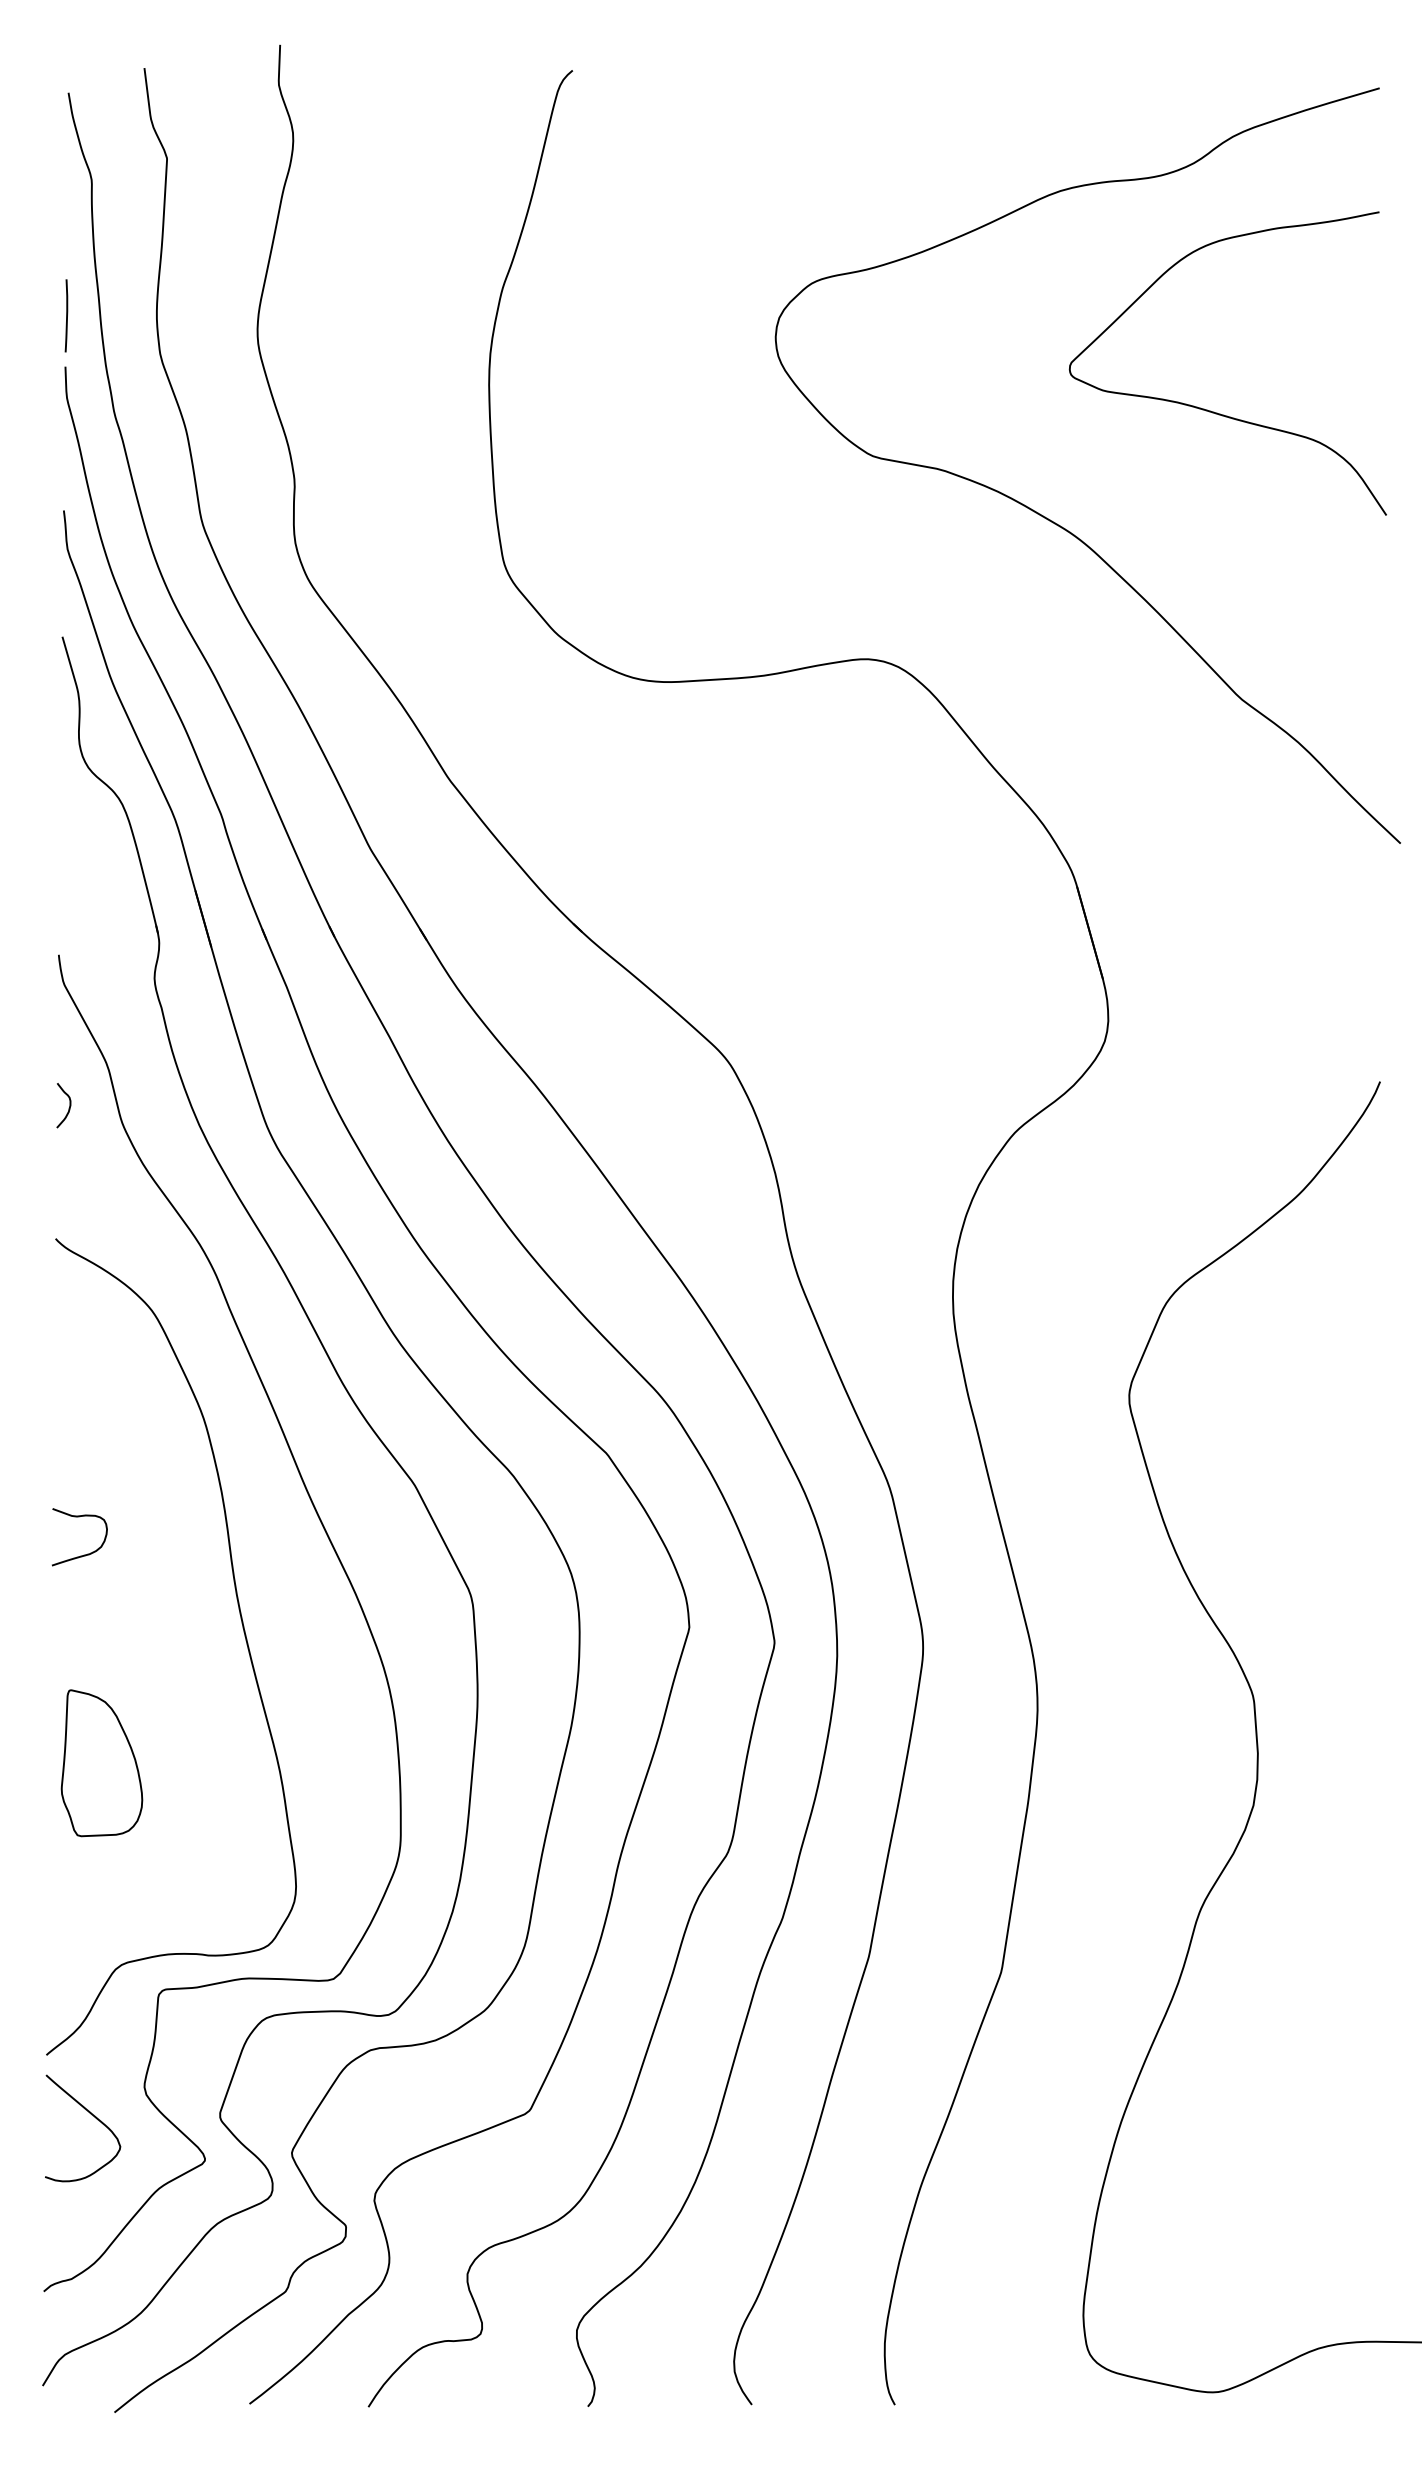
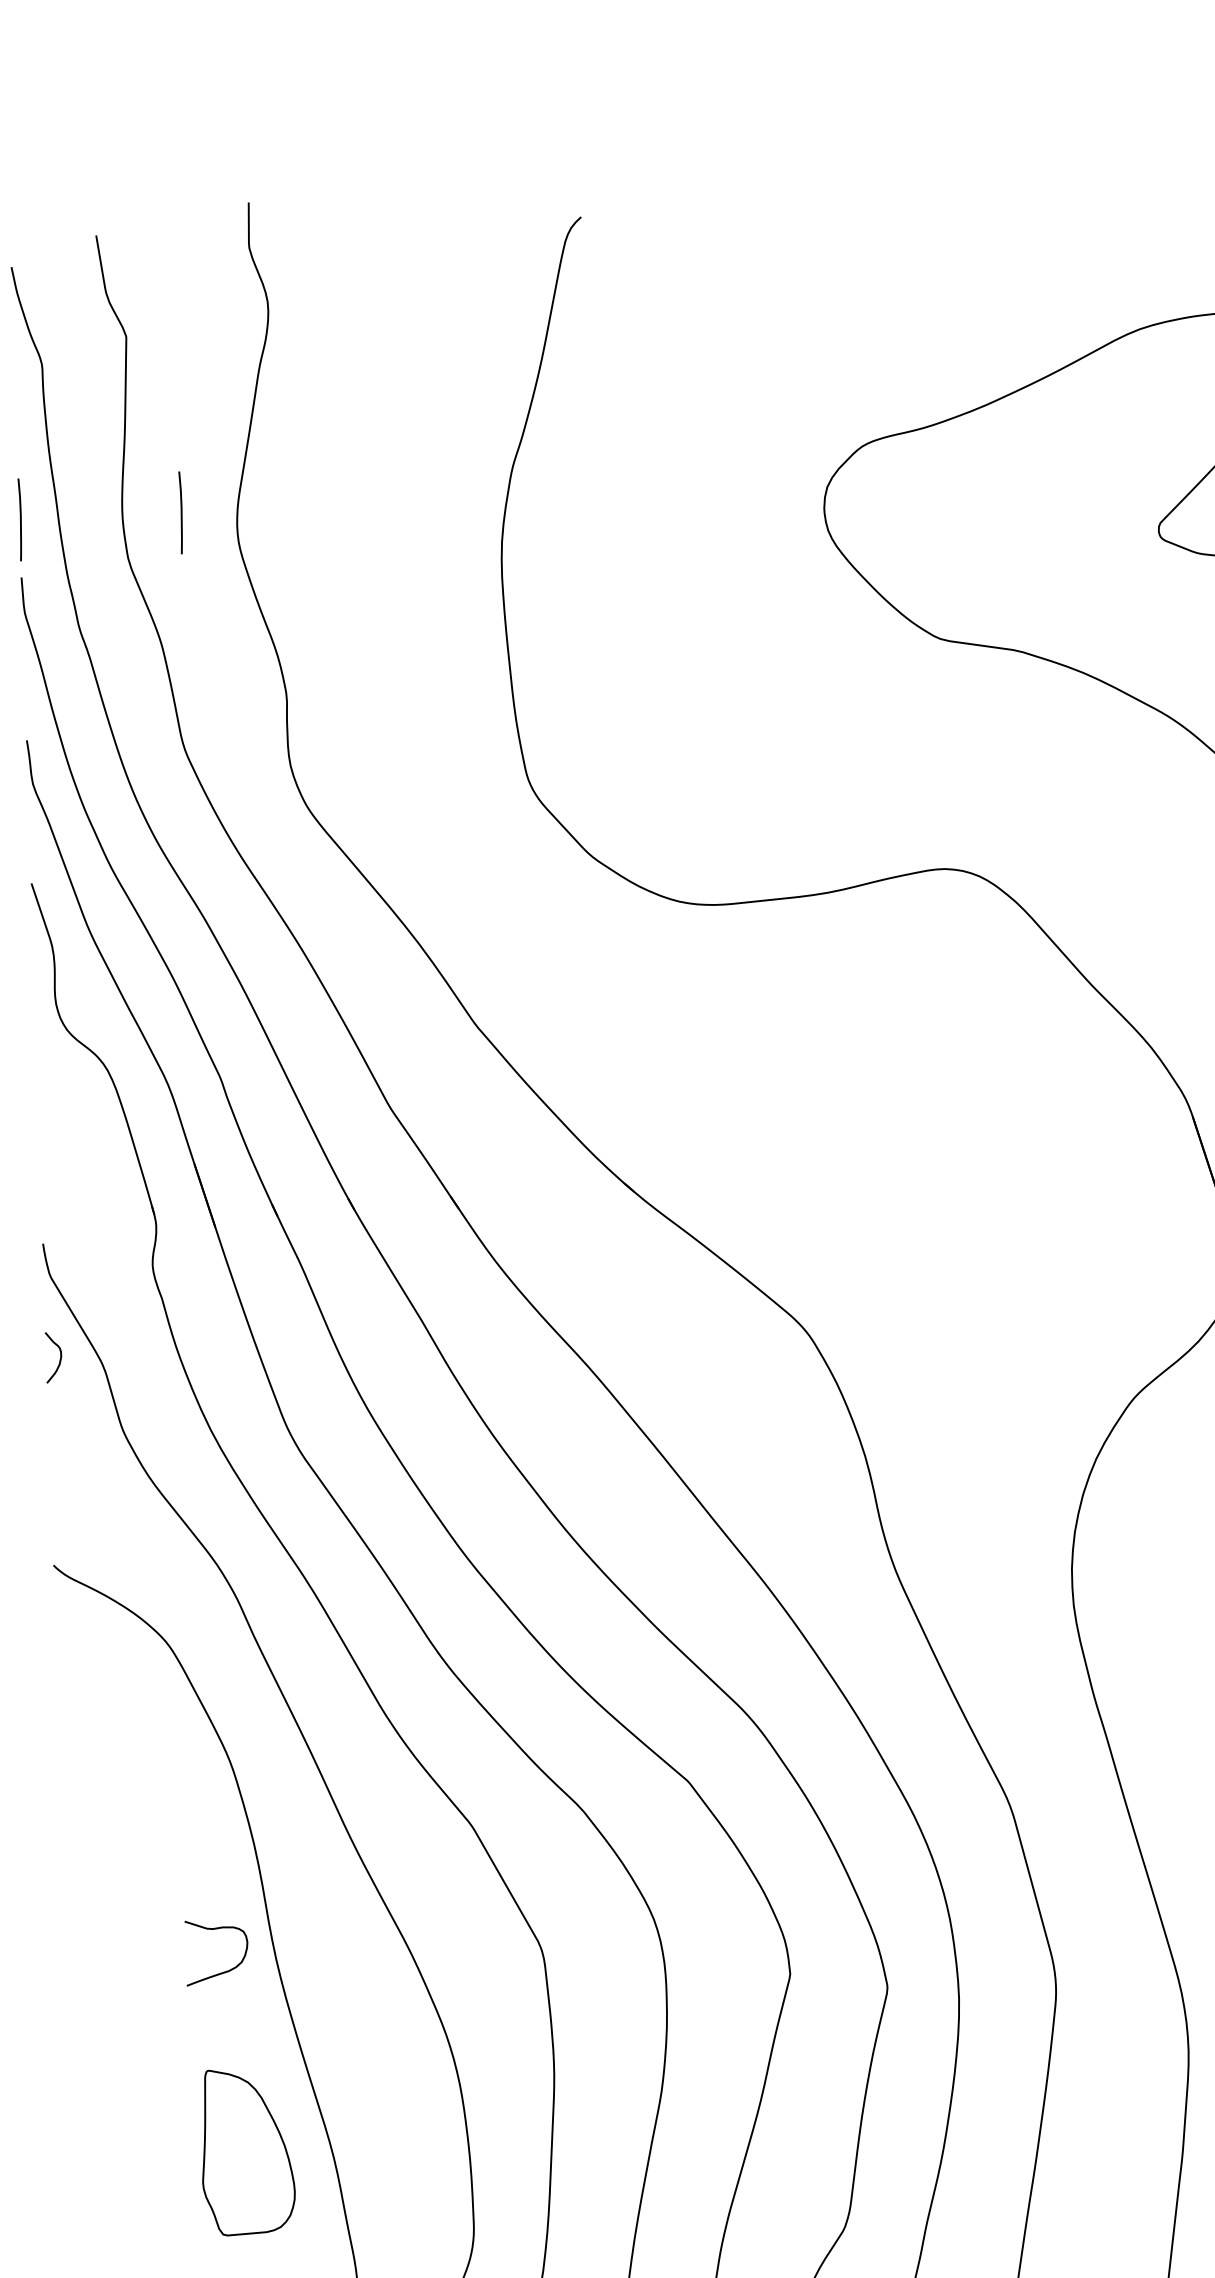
curve: (208, 315) -> (180, 512), added
curve: (68, 1108) -> (59, 1360), moved
curve: (84, 1554) -> (223, 1971), moved
part: (101, 1763) -> (246, 2152), moved

